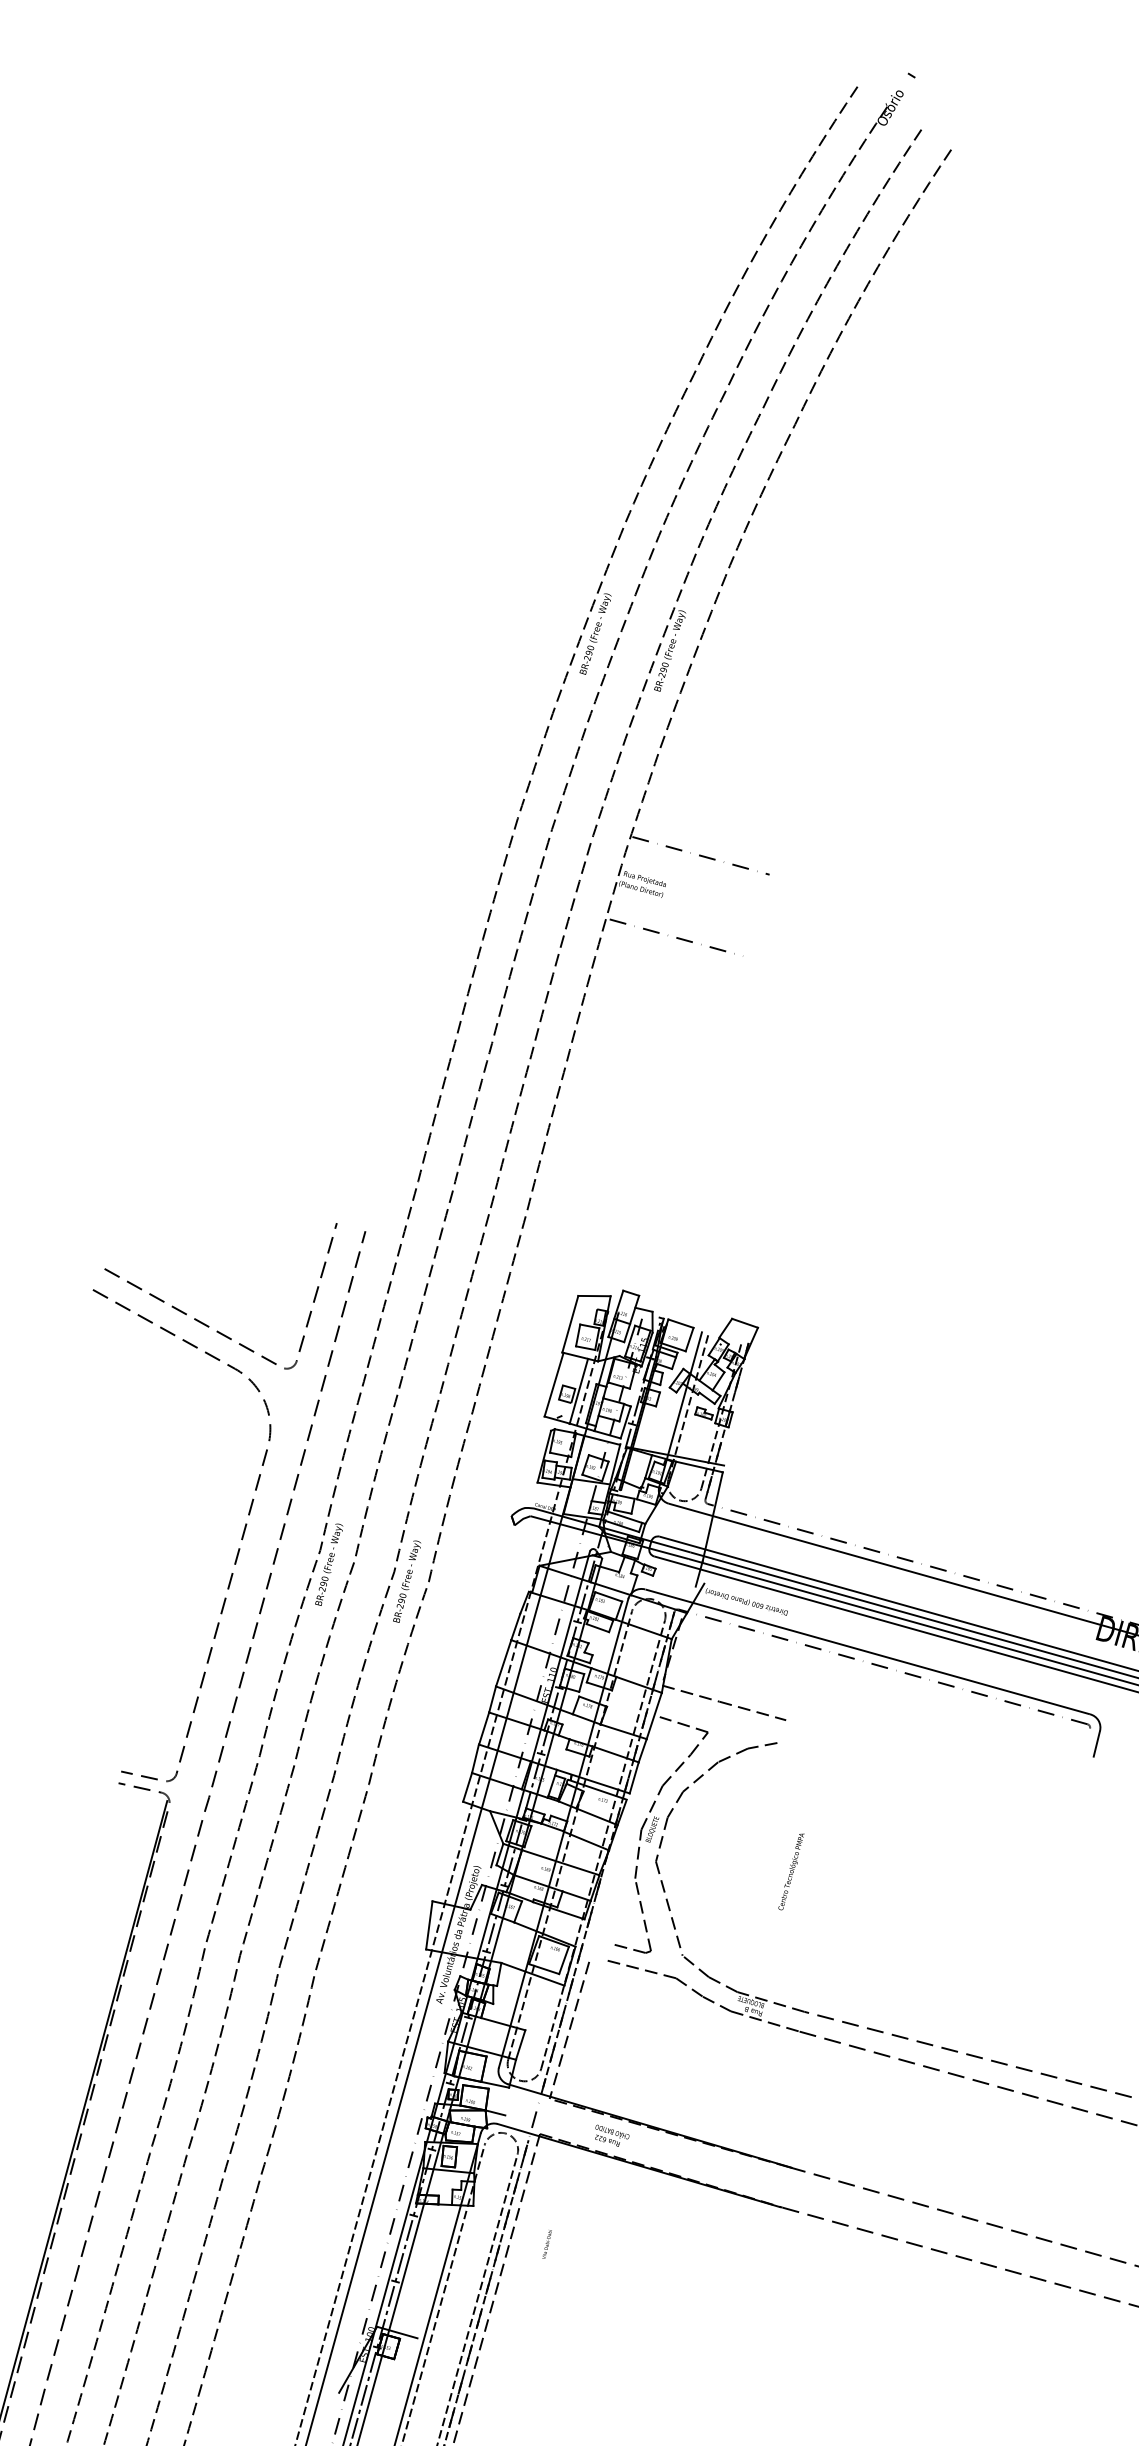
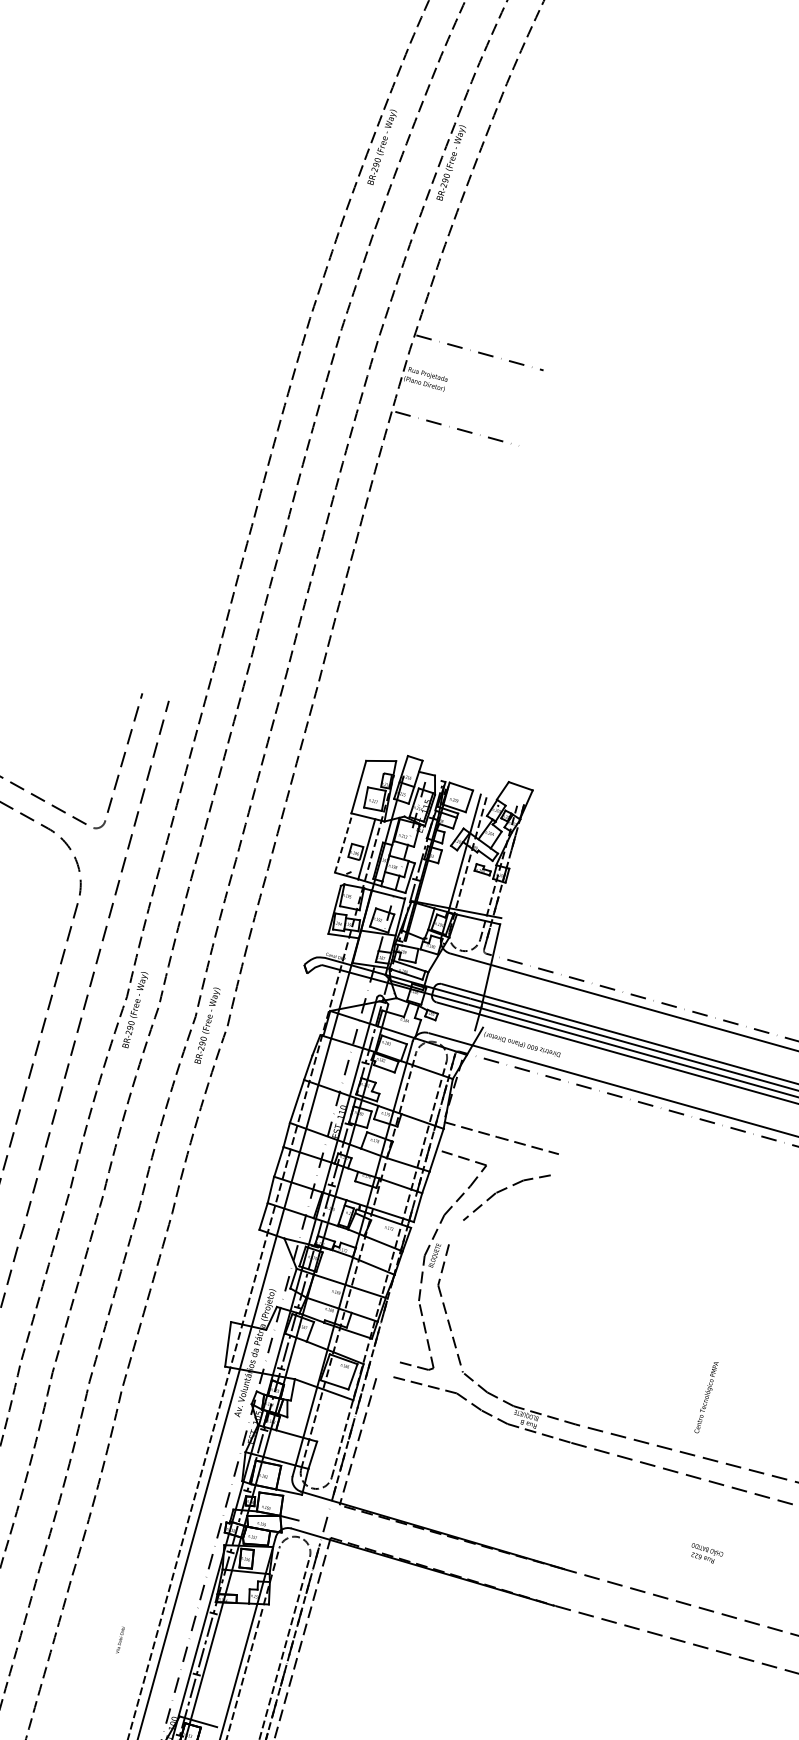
line: (554, 1384) -> (344, 842), solid -> dashed
line: (675, 1804) -> (456, 1232), removed
text: (791, 1871) -> (706, 1397), moved
text: (612, 2135) -> (707, 1553), moved
text: (546, 2244) -> (119, 1640), moved

